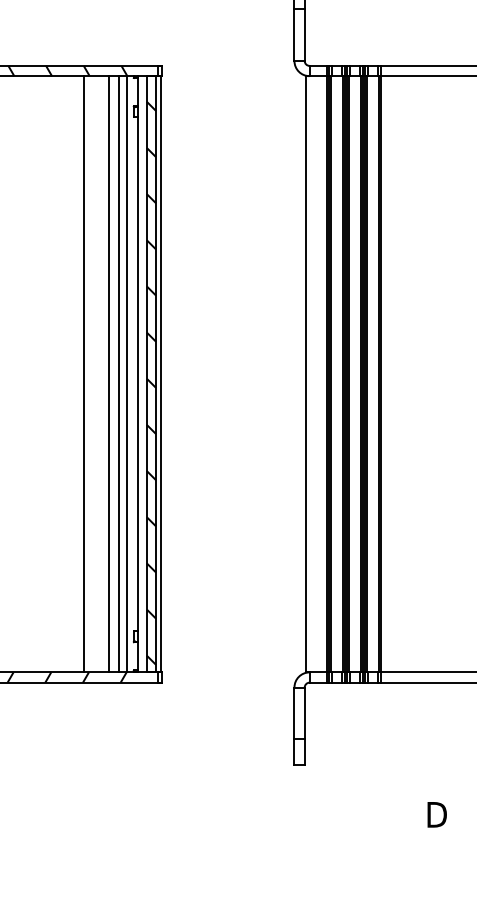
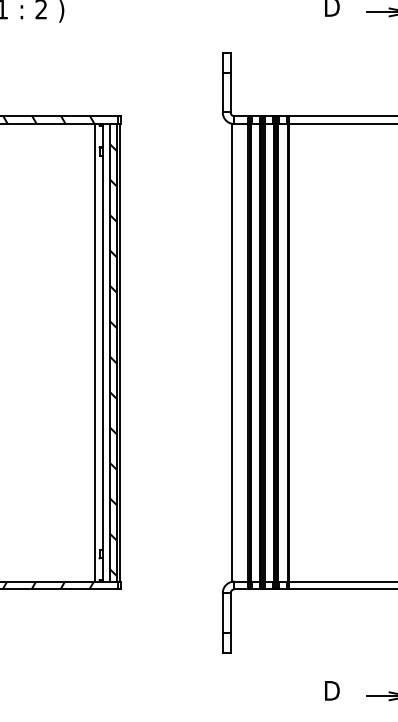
line: (84, 373) -> (61, 352), removed
line: (109, 373) -> (80, 352), removed
line: (118, 373) -> (87, 352), removed

